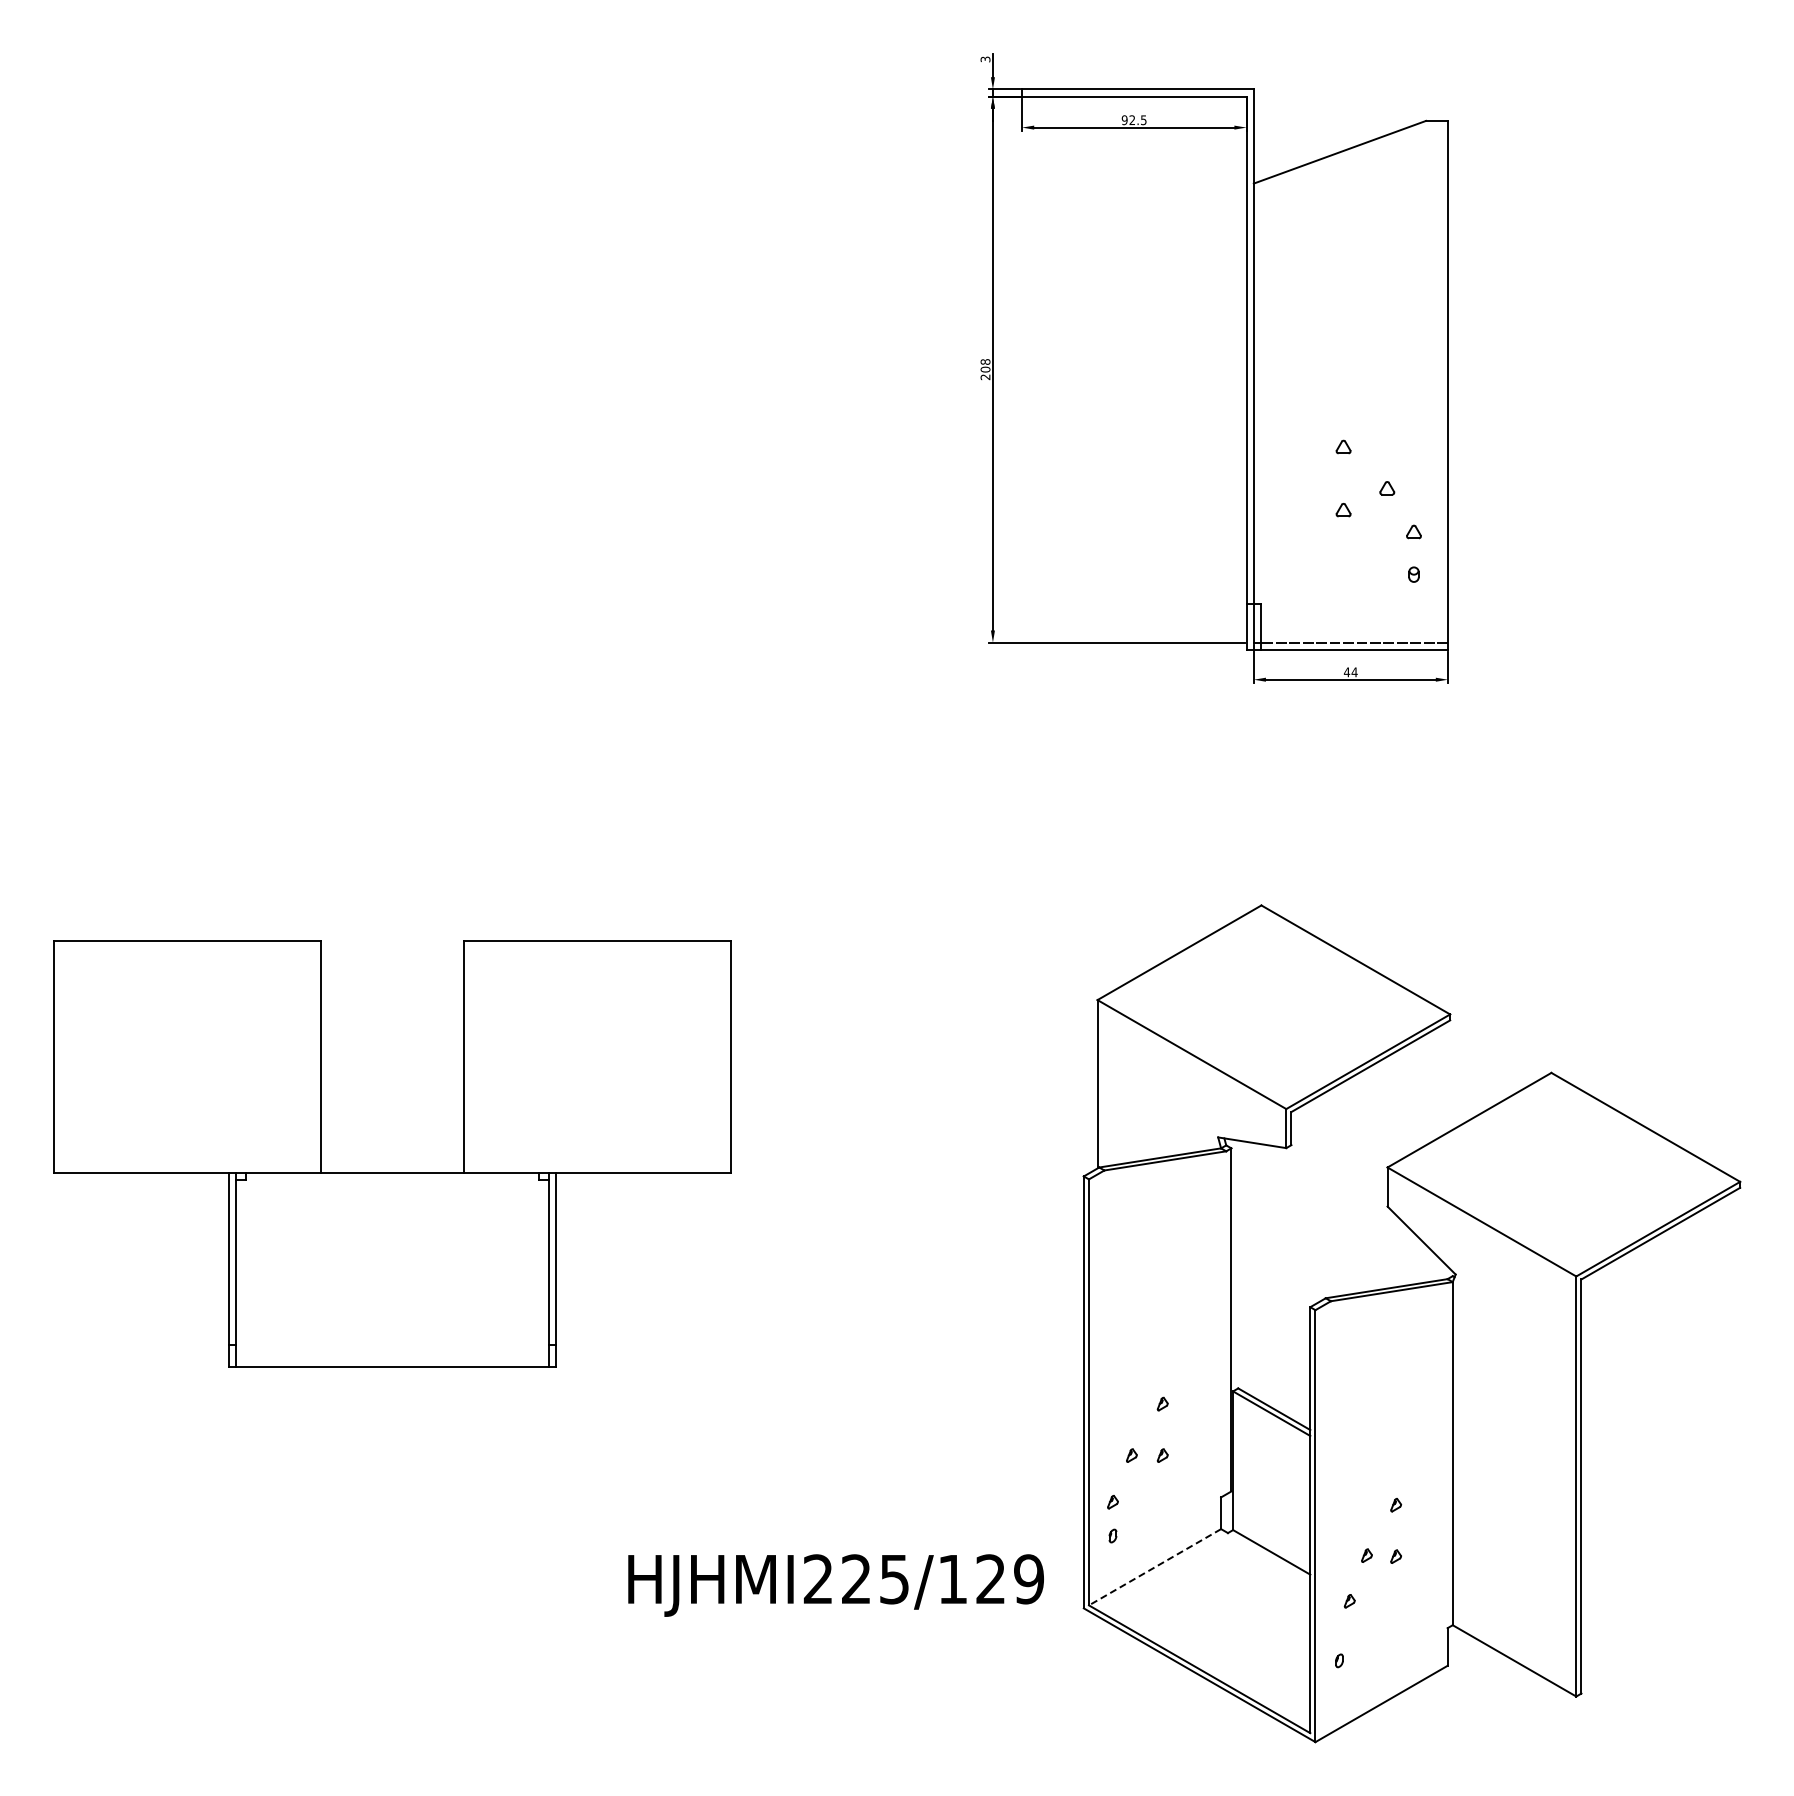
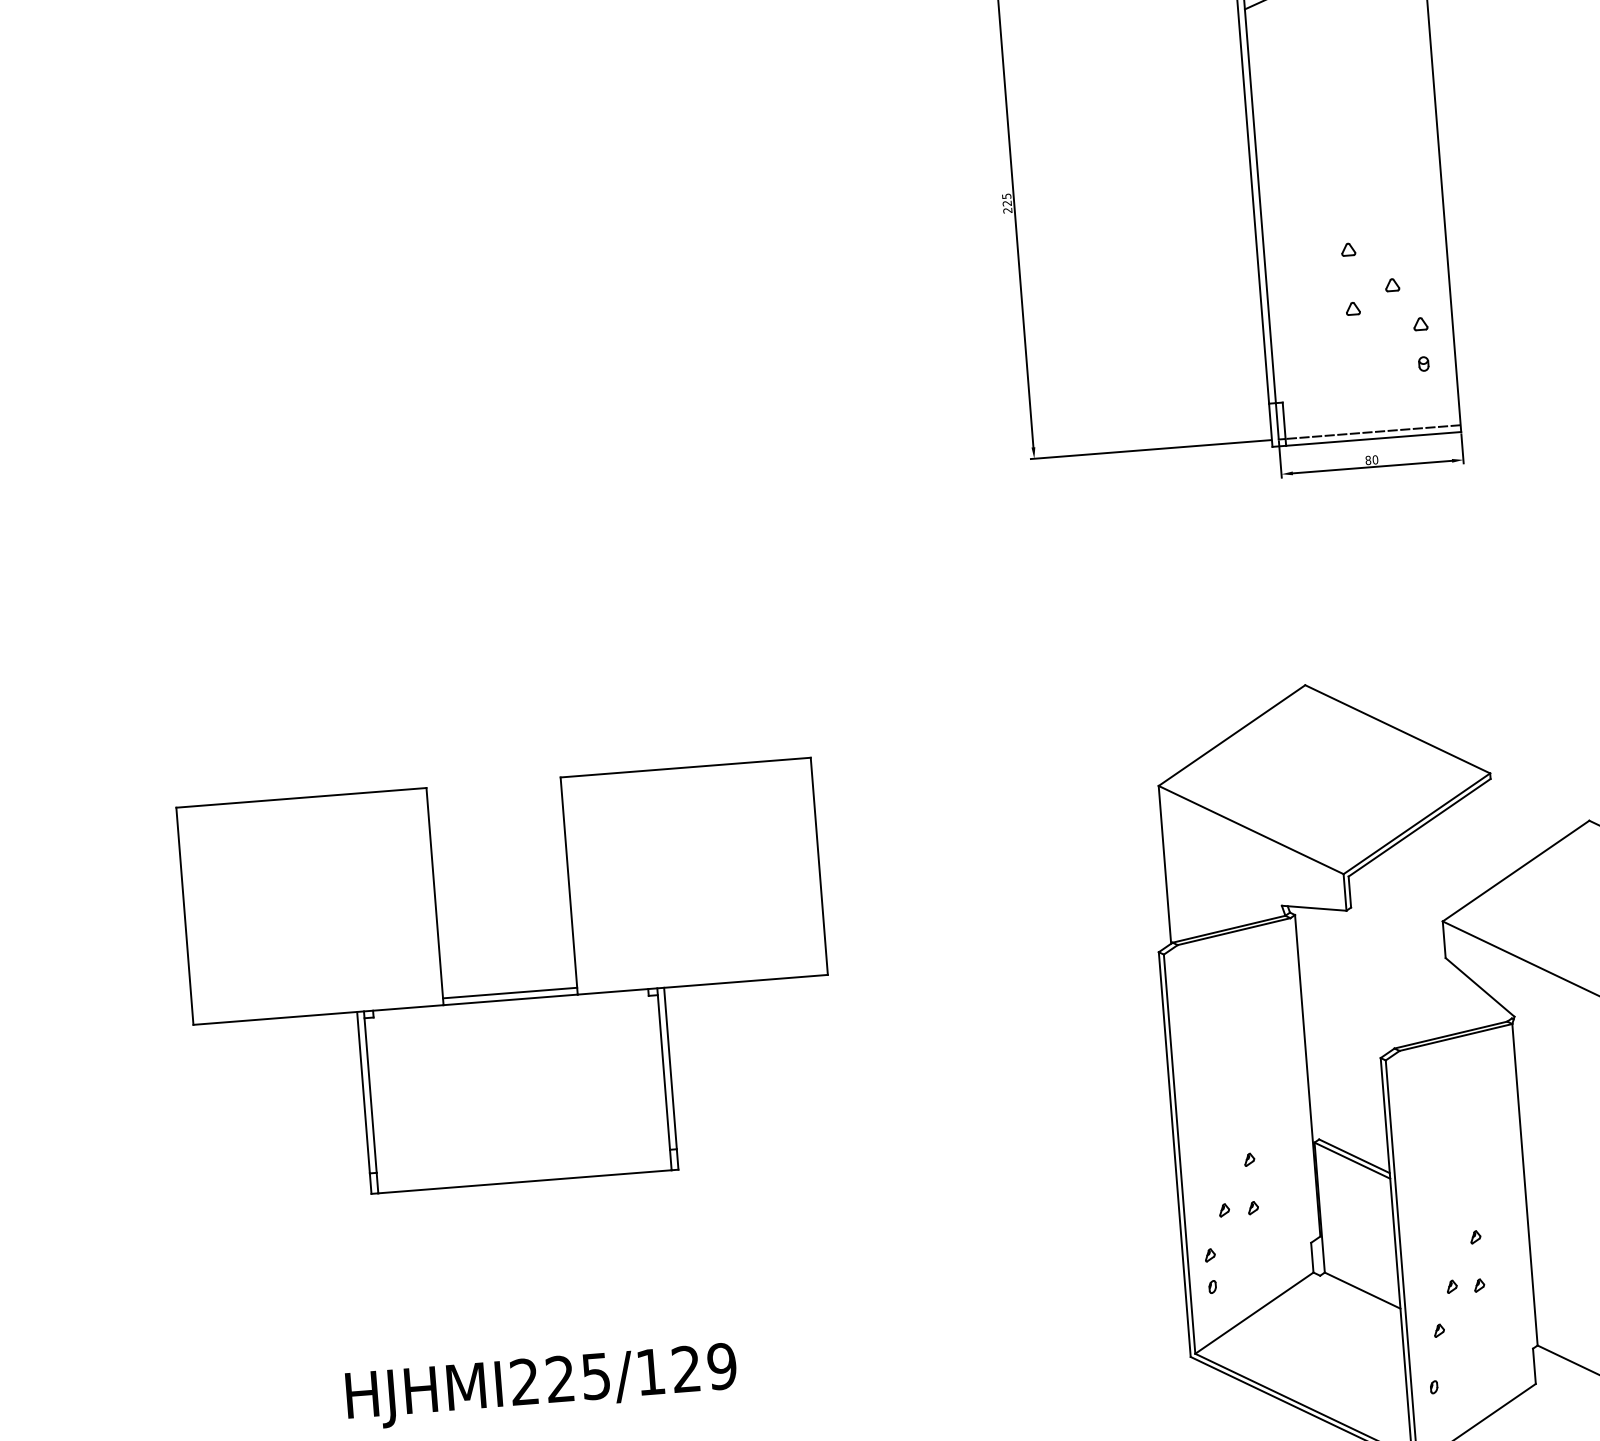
text: (985, 365) -> (1006, 199), 208 -> 225
text: (1350, 672) -> (1371, 460), 44 -> 80
line: (391, 1165) -> (509, 993), added
line: (1154, 1567) -> (1253, 1313), dashed -> solid
text: (835, 1585) -> (541, 1386), moved

